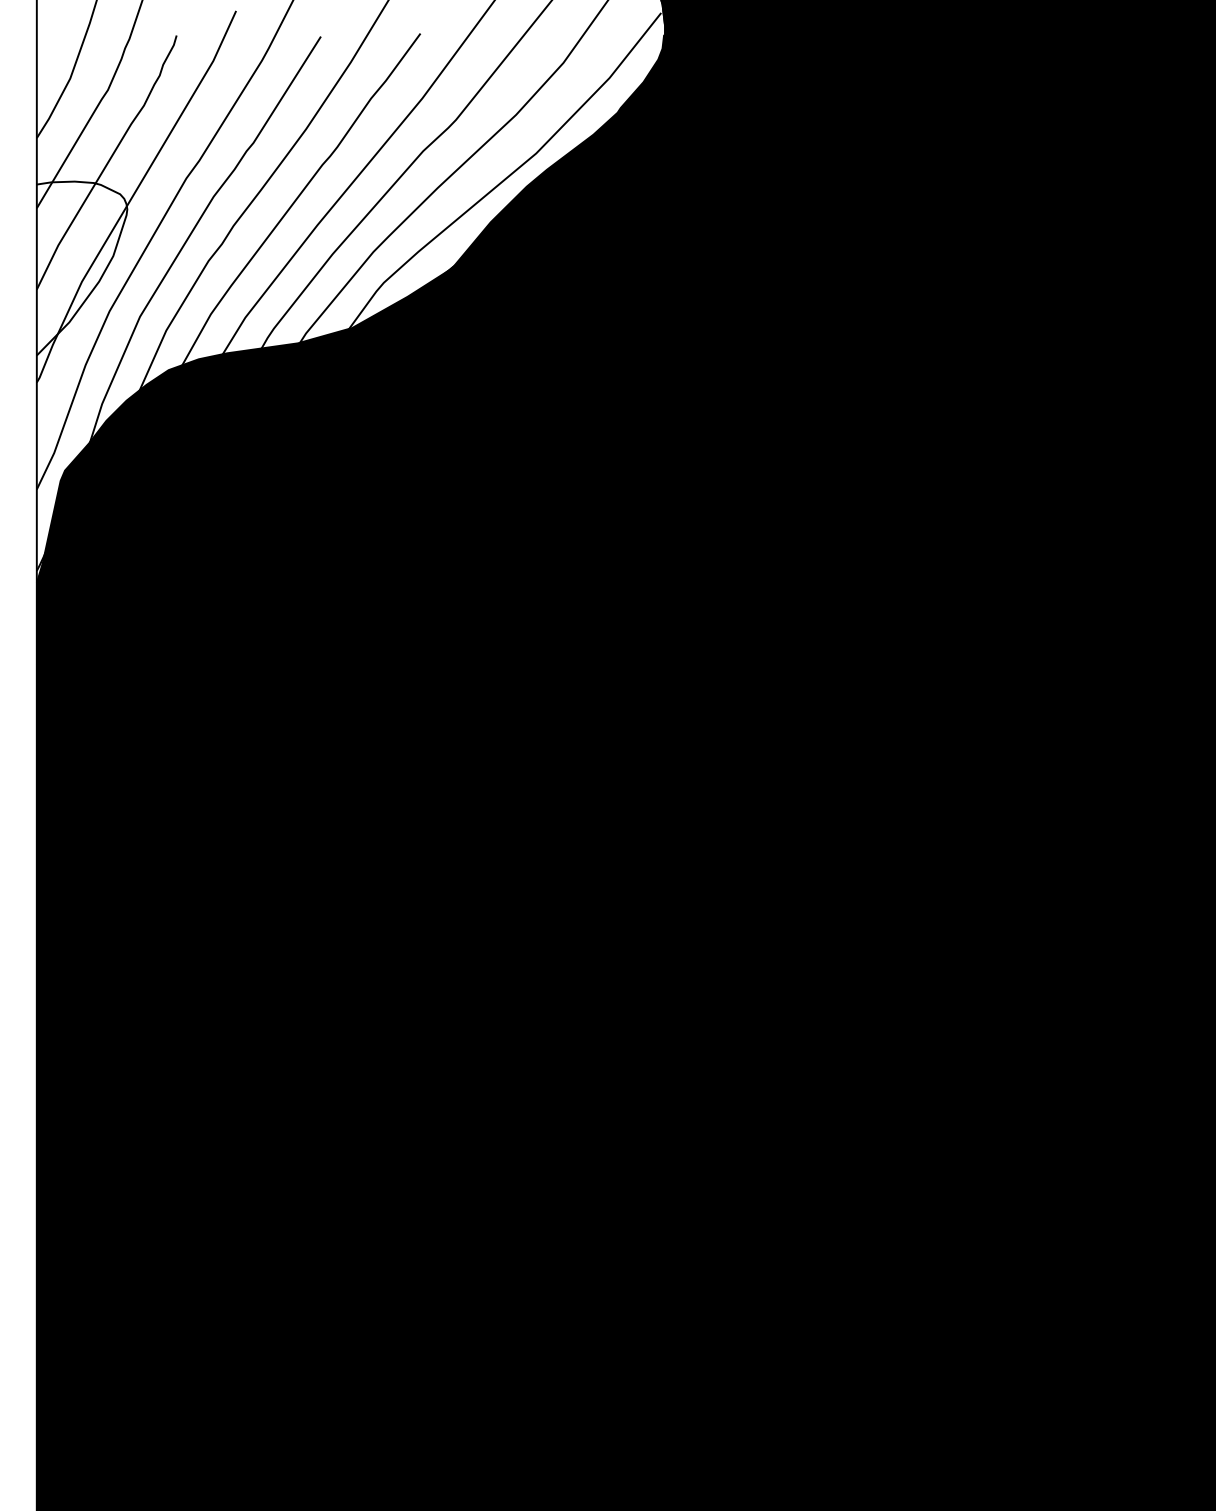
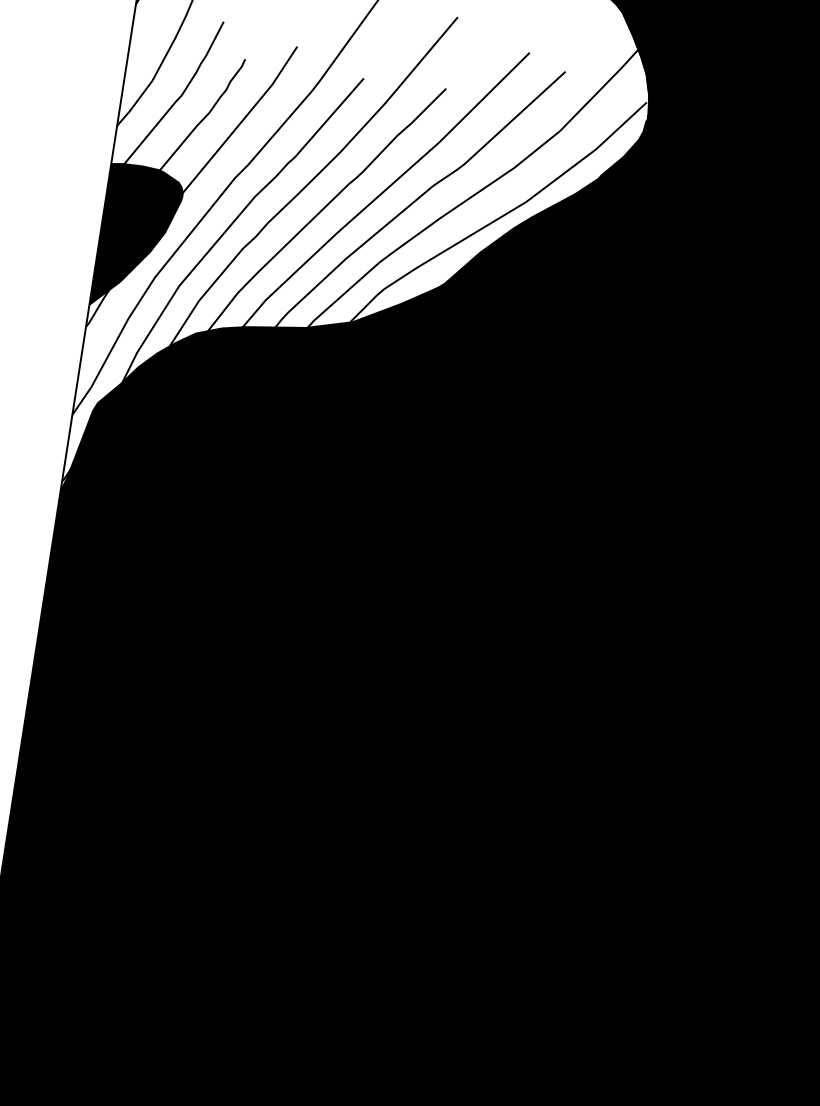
fill: (81, 268) -> (137, 238), added

